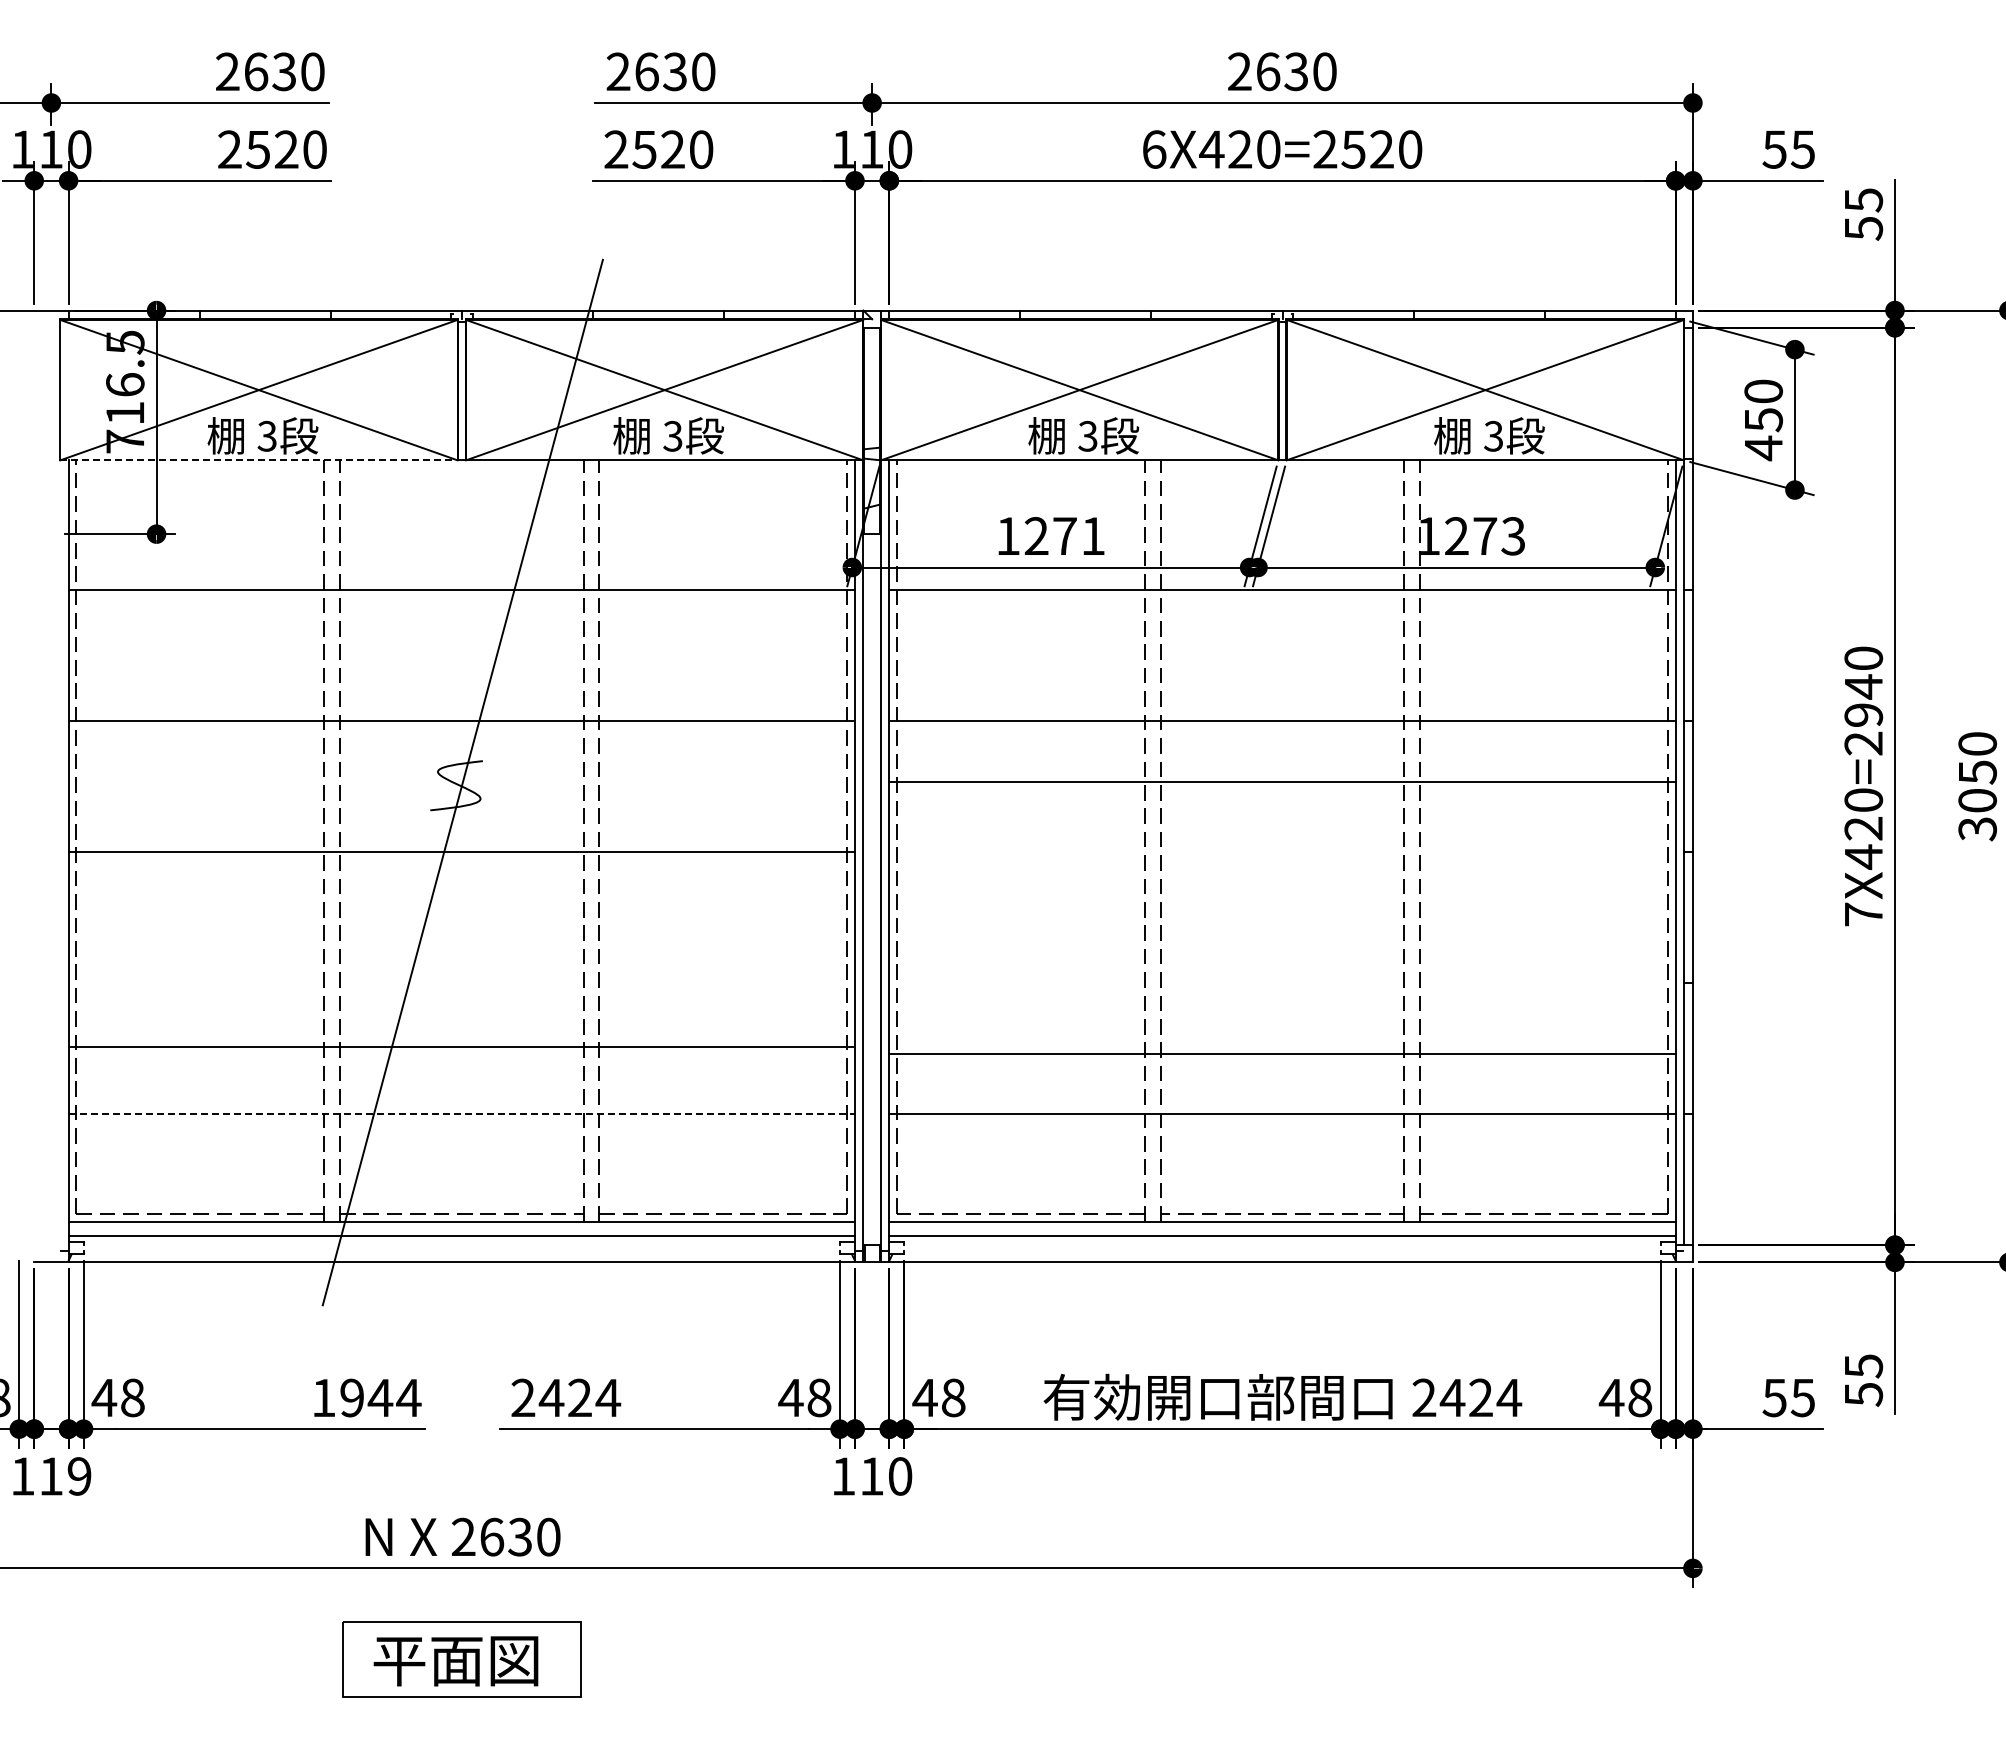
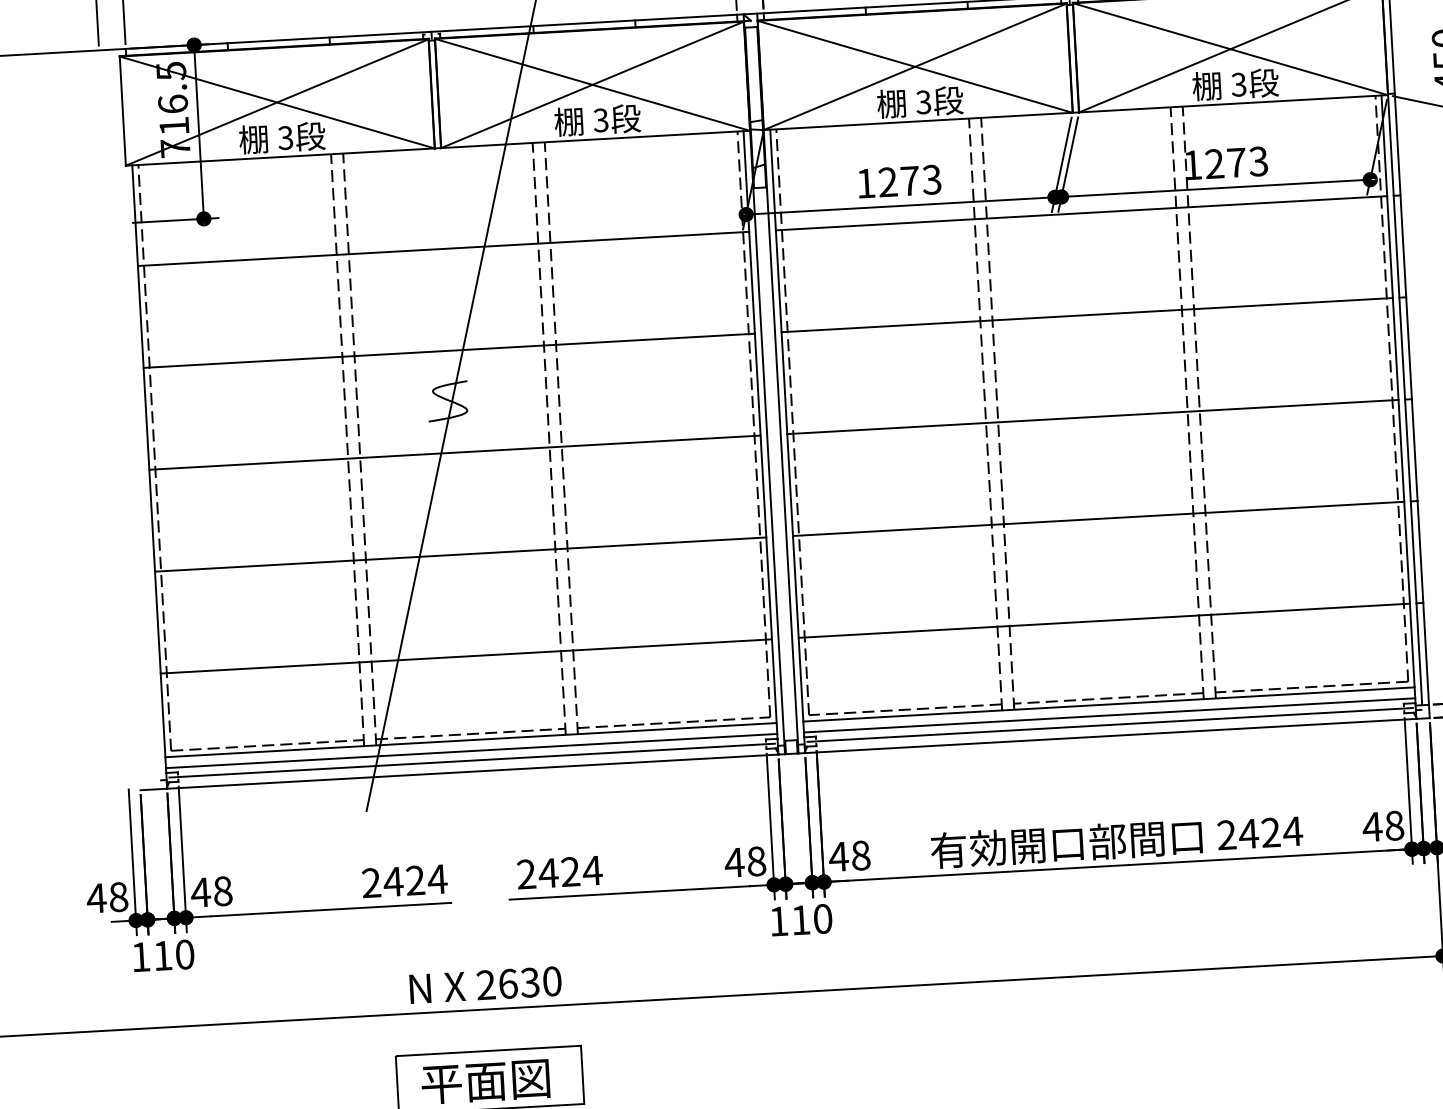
line: (258, 460) -> (279, 157), dashed -> solid
text: (1092, 536) -> (931, 180), 1271 -> 1273
line: (1282, 782) -> (1092, 417), moved
line: (461, 1047) -> (460, 554), moved
line: (1282, 1054) -> (1098, 519), moved
line: (462, 1114) -> (466, 656), dashed -> solid
line: (461, 1248) -> (471, 760), added
line: (1282, 1248) -> (1110, 725), added
text: (352, 1397) -> (393, 881), 1944 -> 2424
text: (79, 1476) -> (184, 954), 119 -> 110

